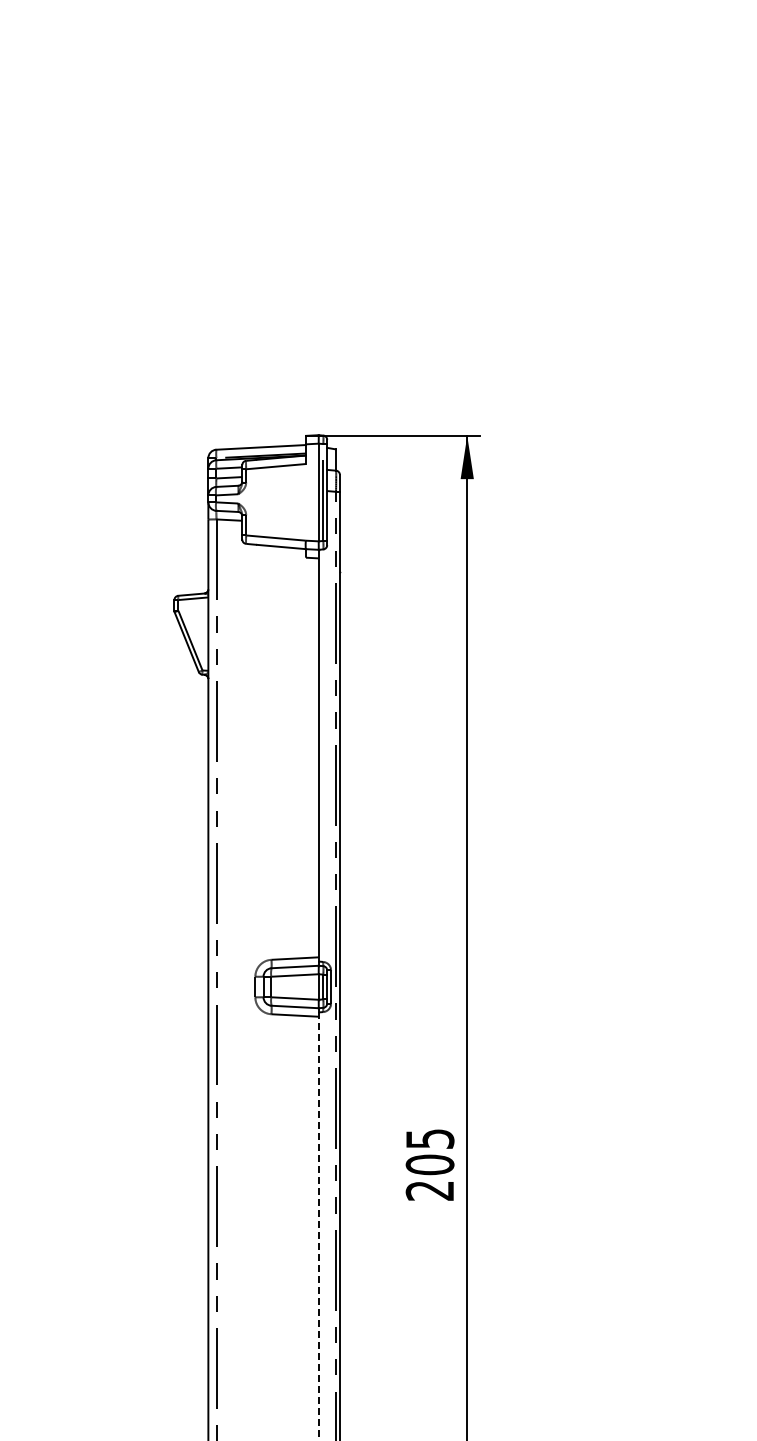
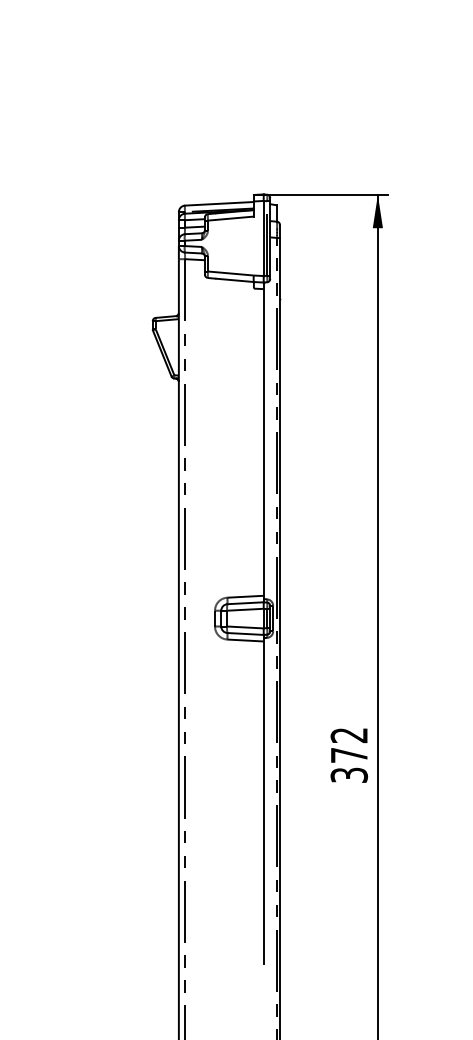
text: (429, 1164) -> (348, 755), 205 -> 372
line: (318, 1225) -> (263, 801), dashed -> solid

